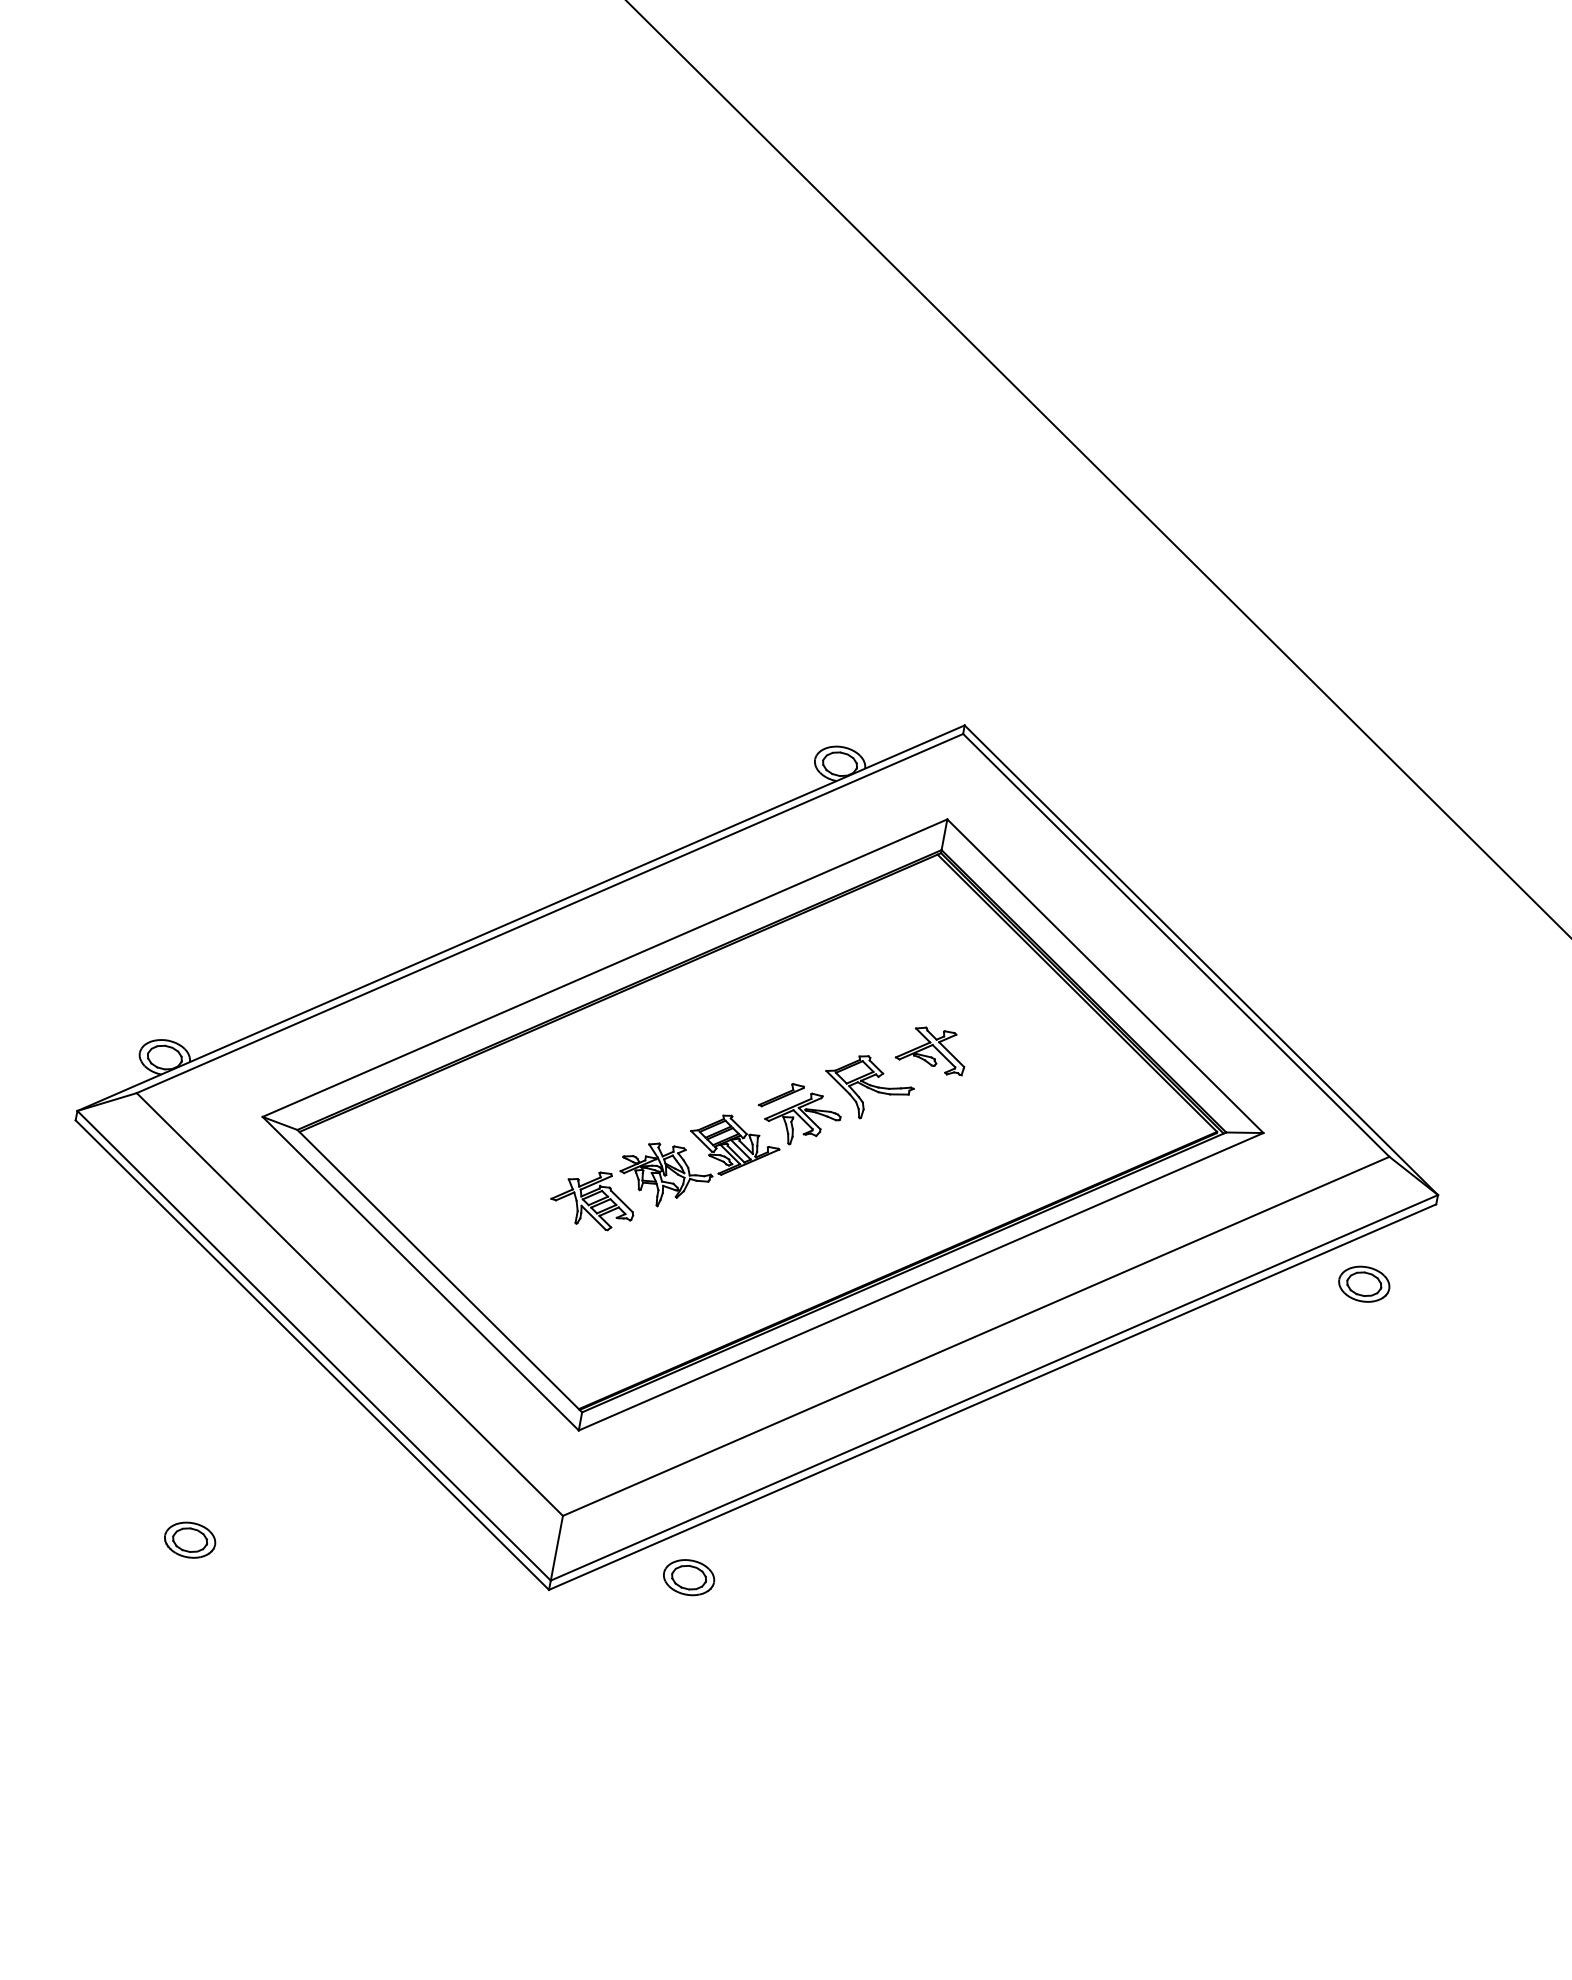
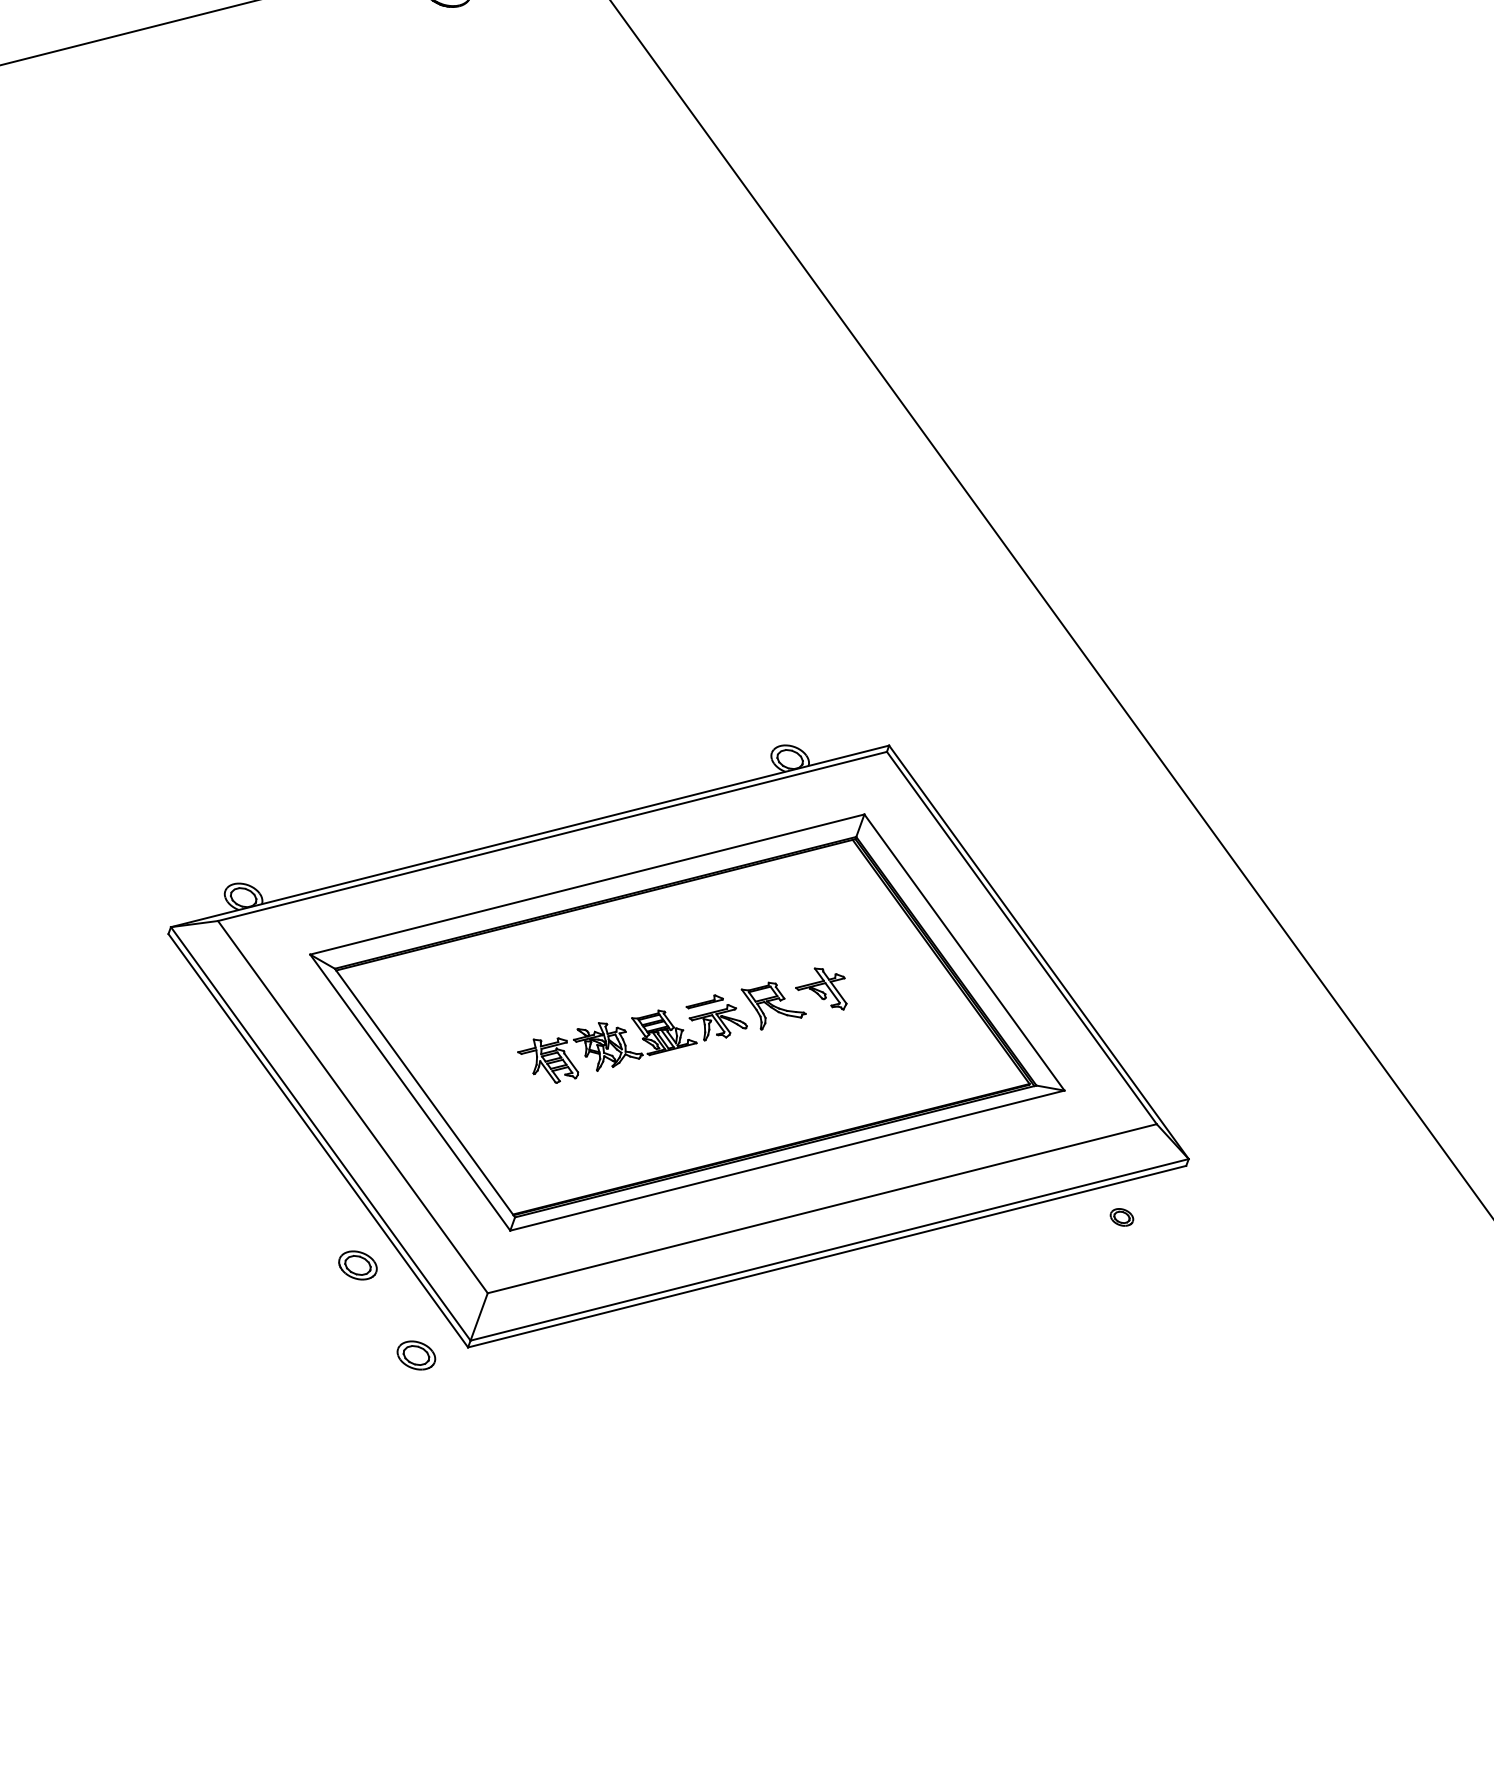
part: (1363, 1284) -> (1121, 1217), size x0.6
part: (189, 1540) -> (357, 1265), moved
part: (689, 1577) -> (416, 1355), moved

